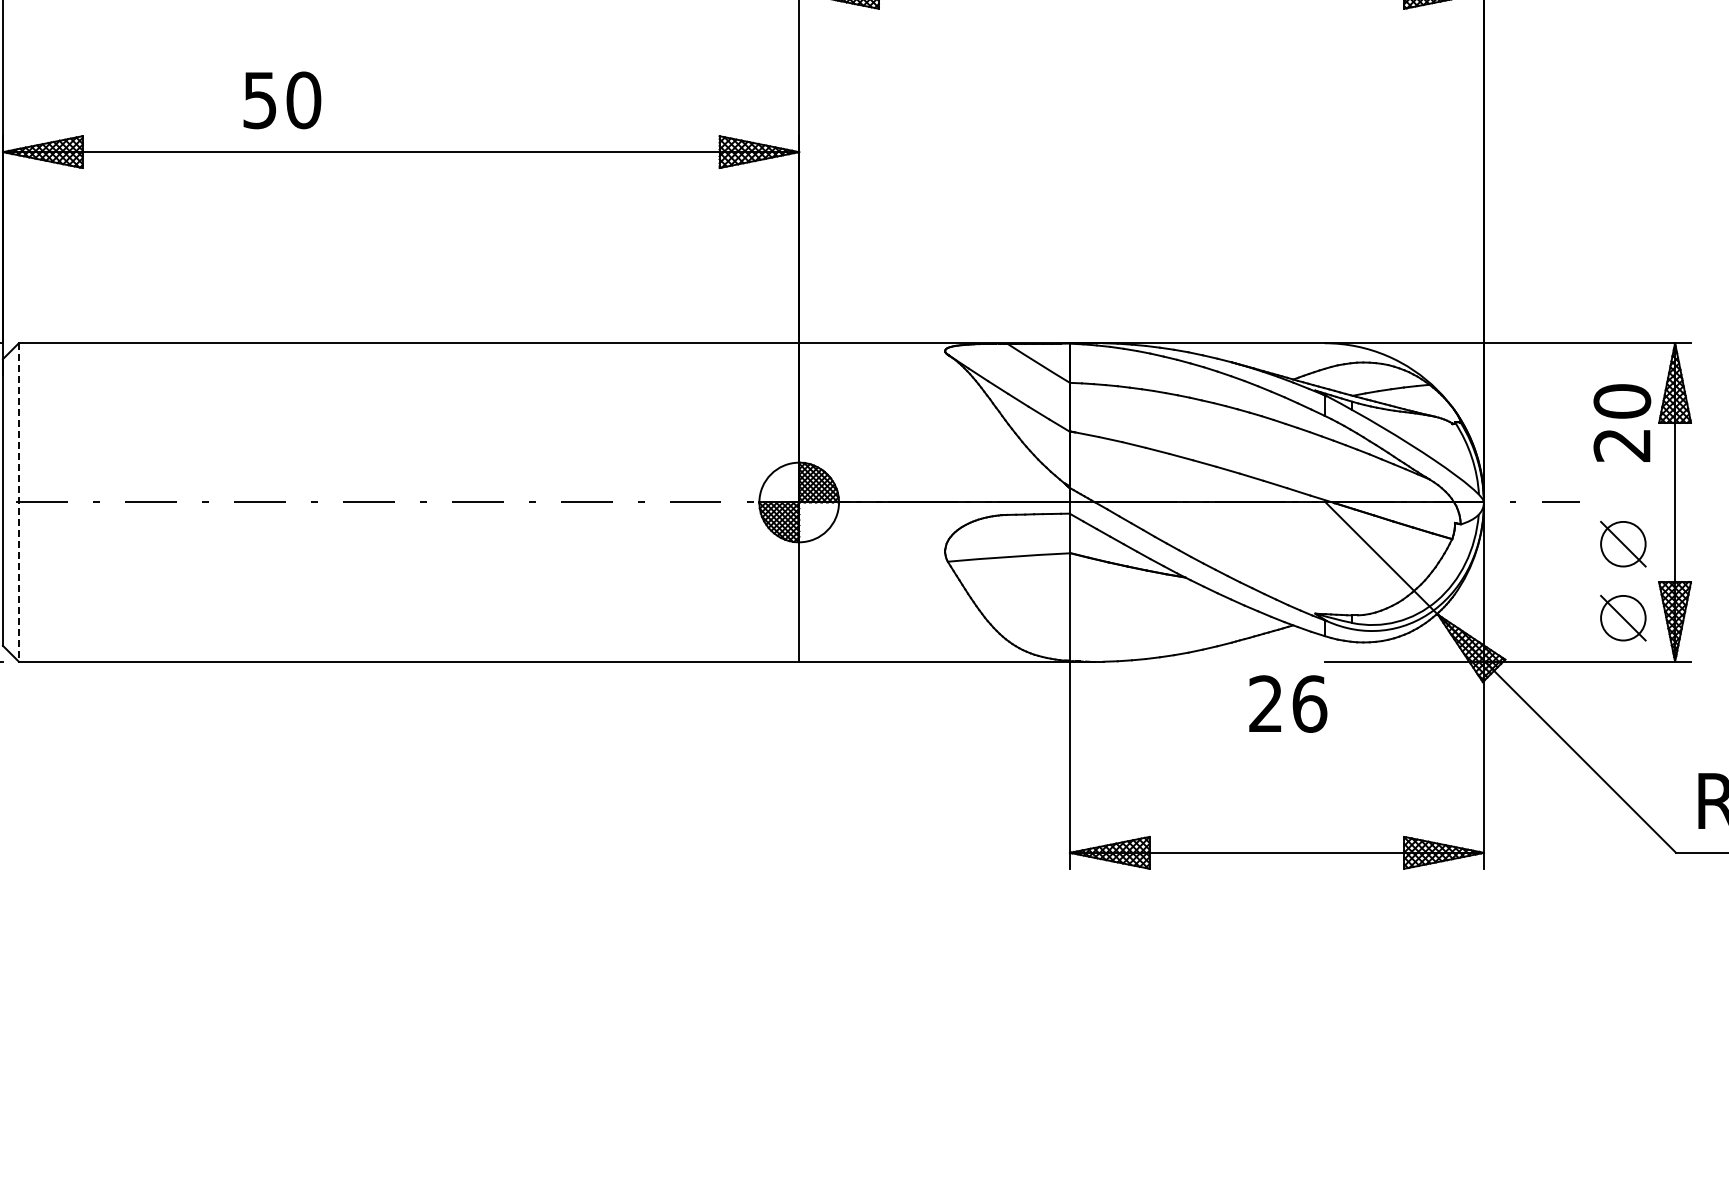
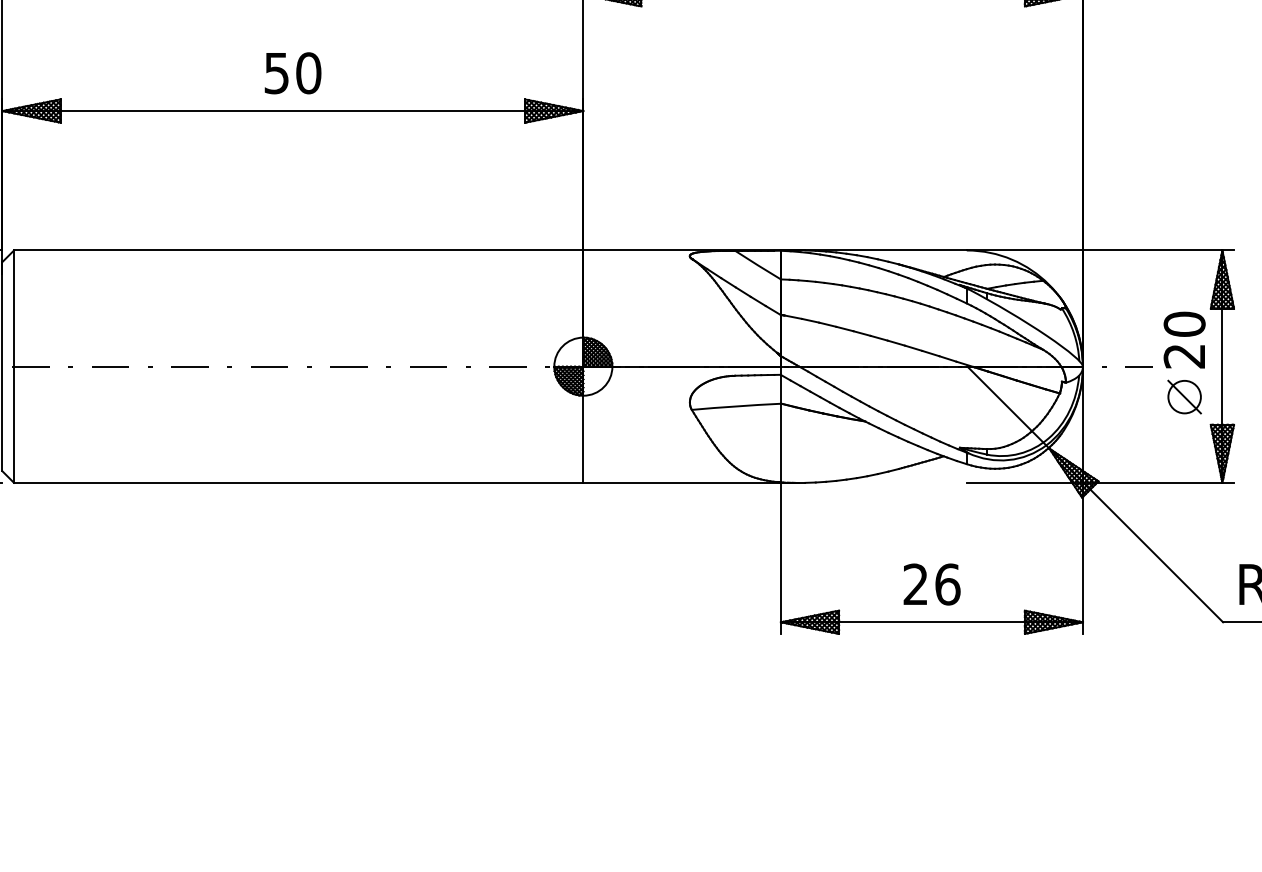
text: (282, 100) -> (293, 73), moved
text: (1622, 422) -> (1184, 339), moved
line: (18, 502) -> (13, 366), dashed -> solid
part: (1623, 617) -> (1184, 450), removed
text: (1288, 703) -> (932, 584), moved

